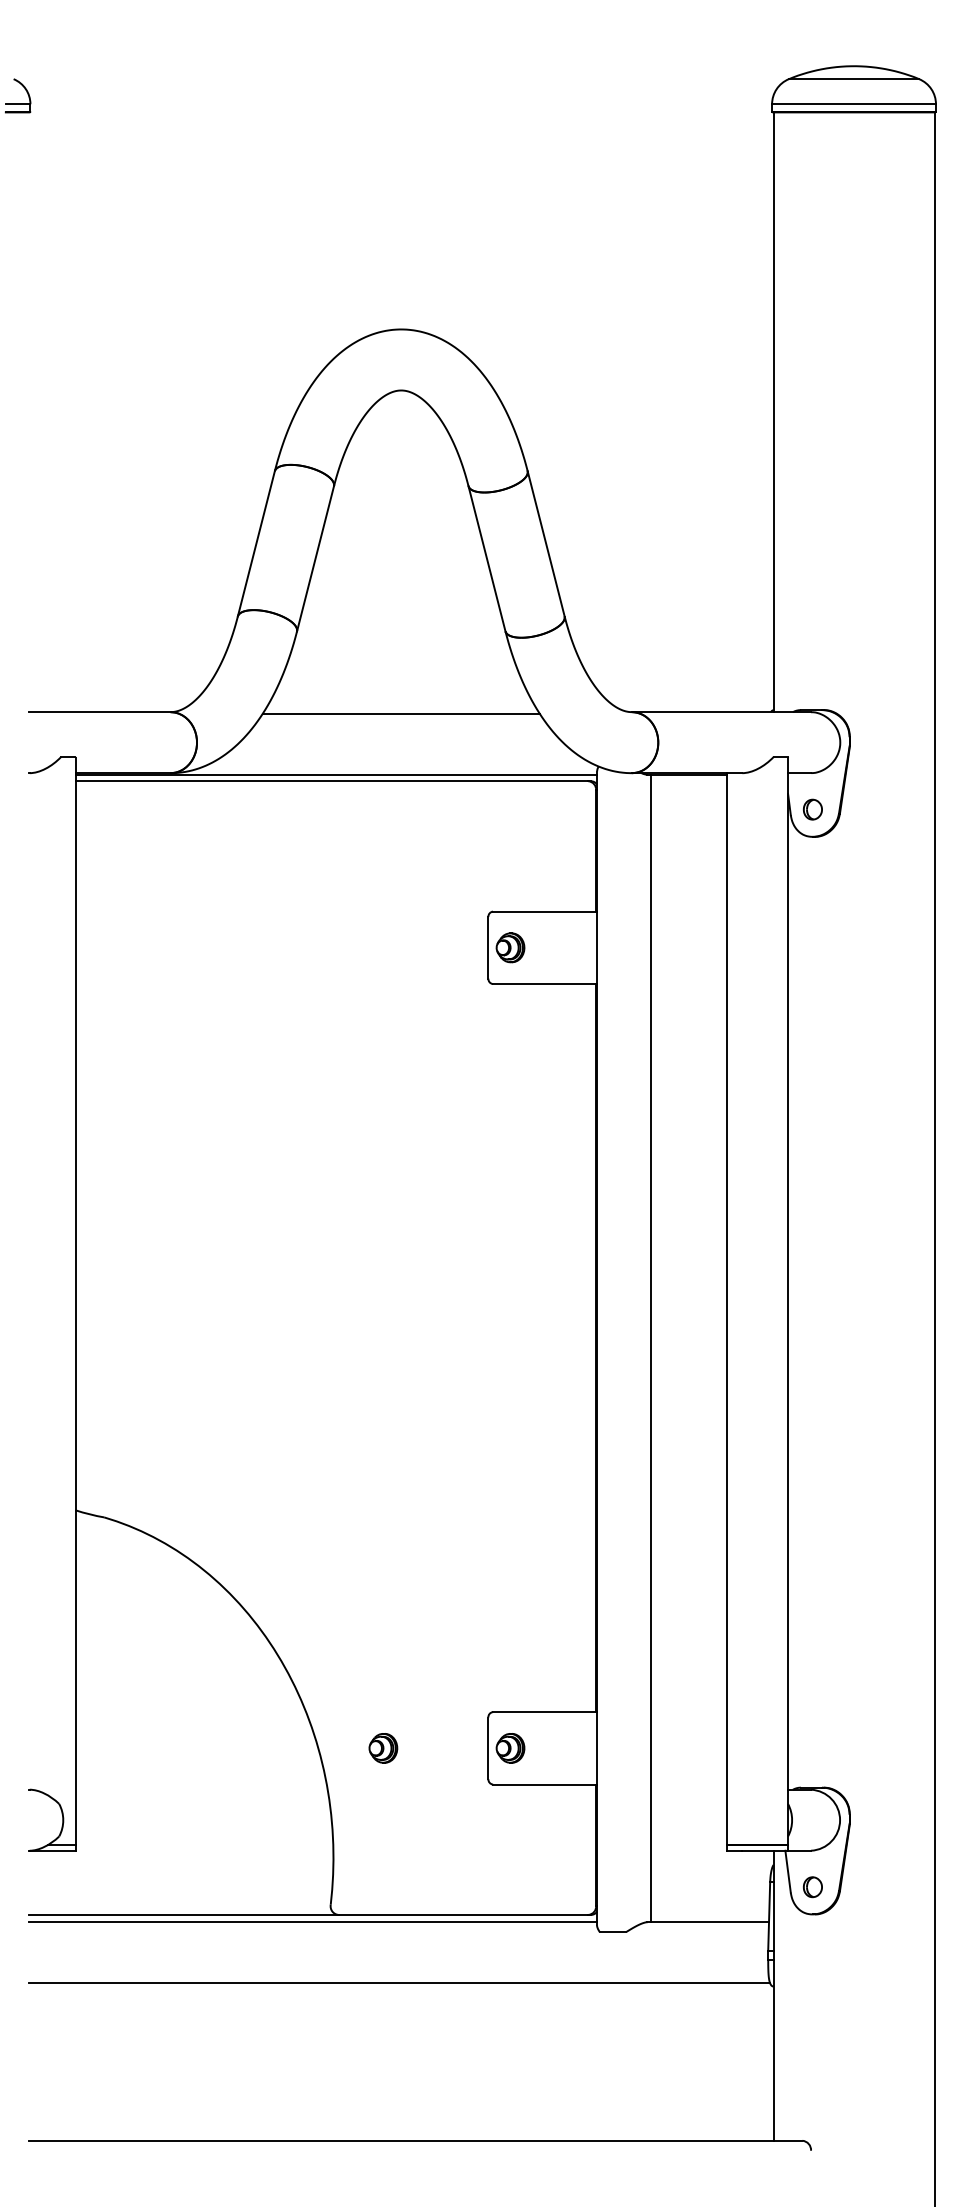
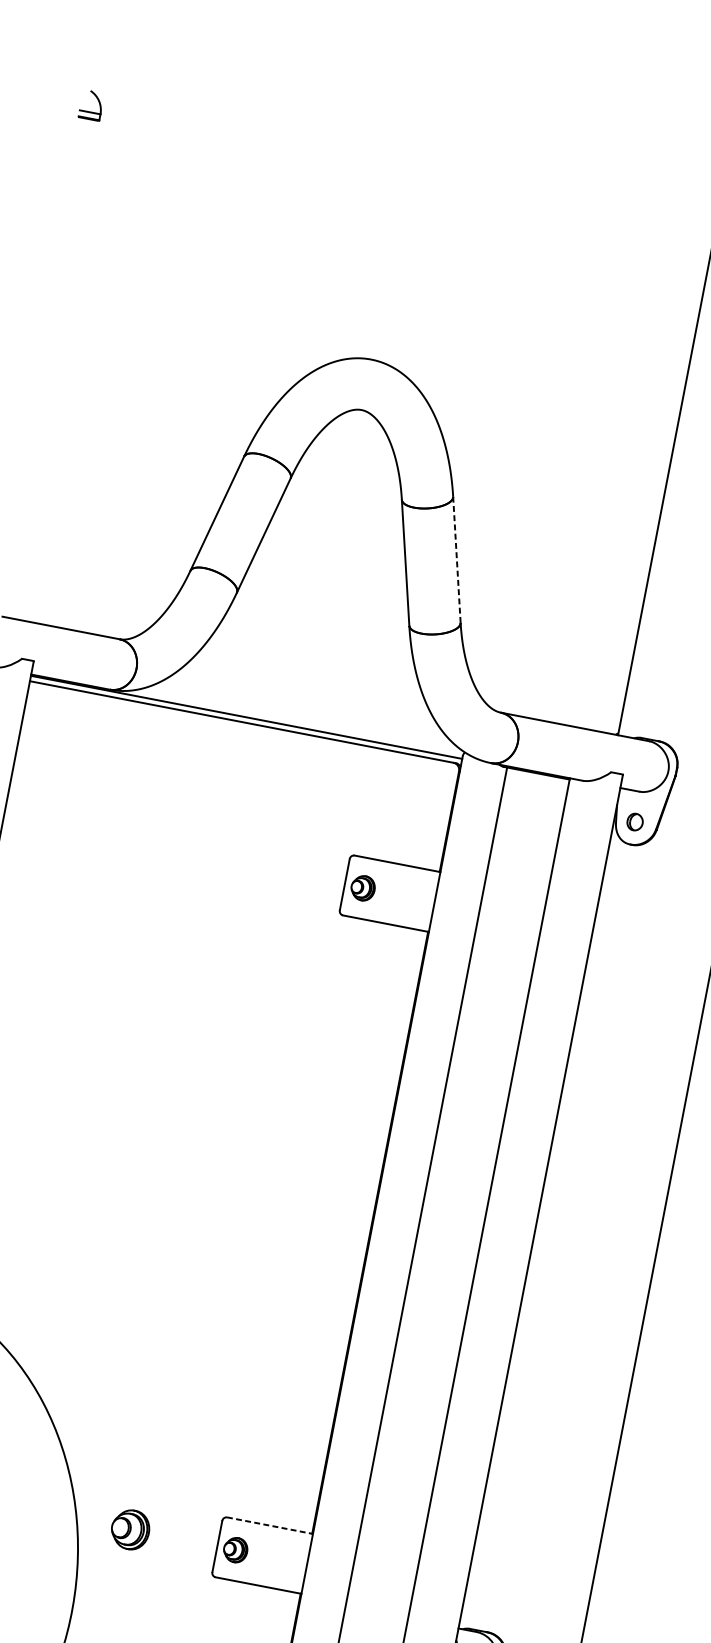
line: (546, 543) -> (457, 559), solid -> dashed
line: (400, 713) -> (309, 676), removed
line: (545, 1712) -> (270, 1526), solid -> dashed
part: (383, 1748) -> (130, 1530), size x1.6

